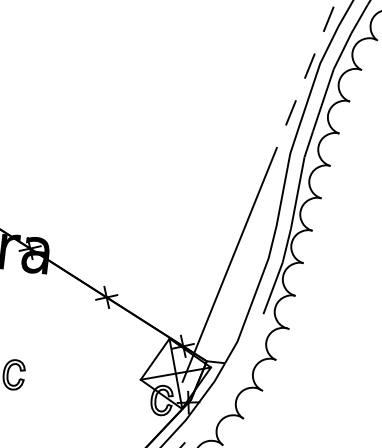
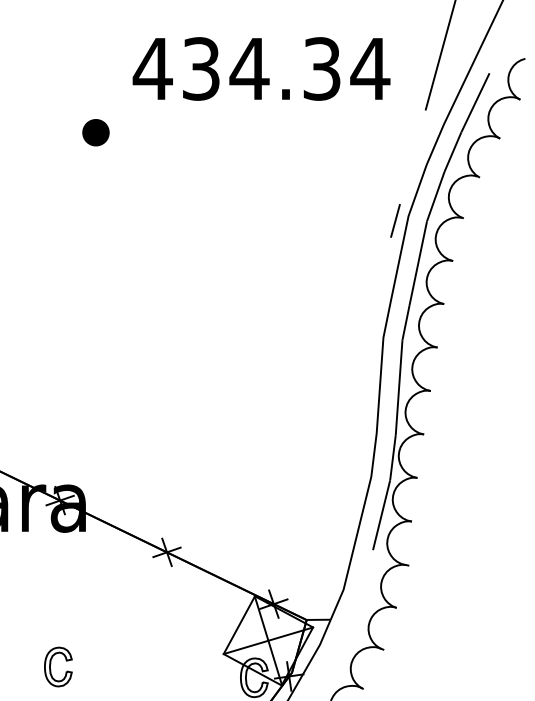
line: (328, 19) -> (412, 157), removed
line: (290, 112) -> (377, 284), removed
line: (229, 265) -> (321, 491), removed

